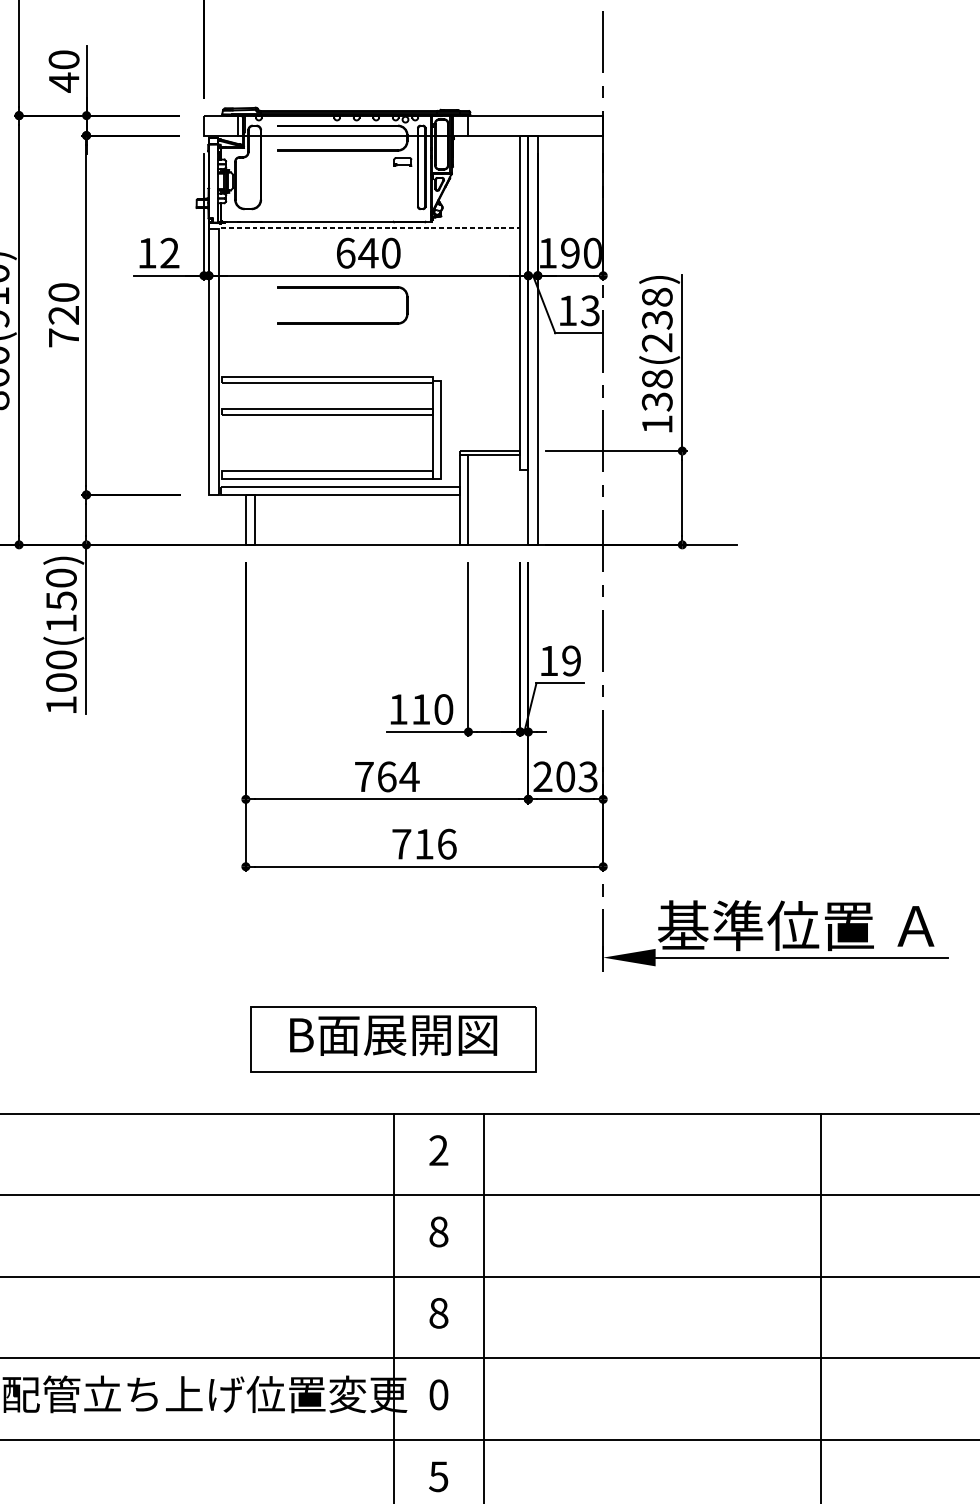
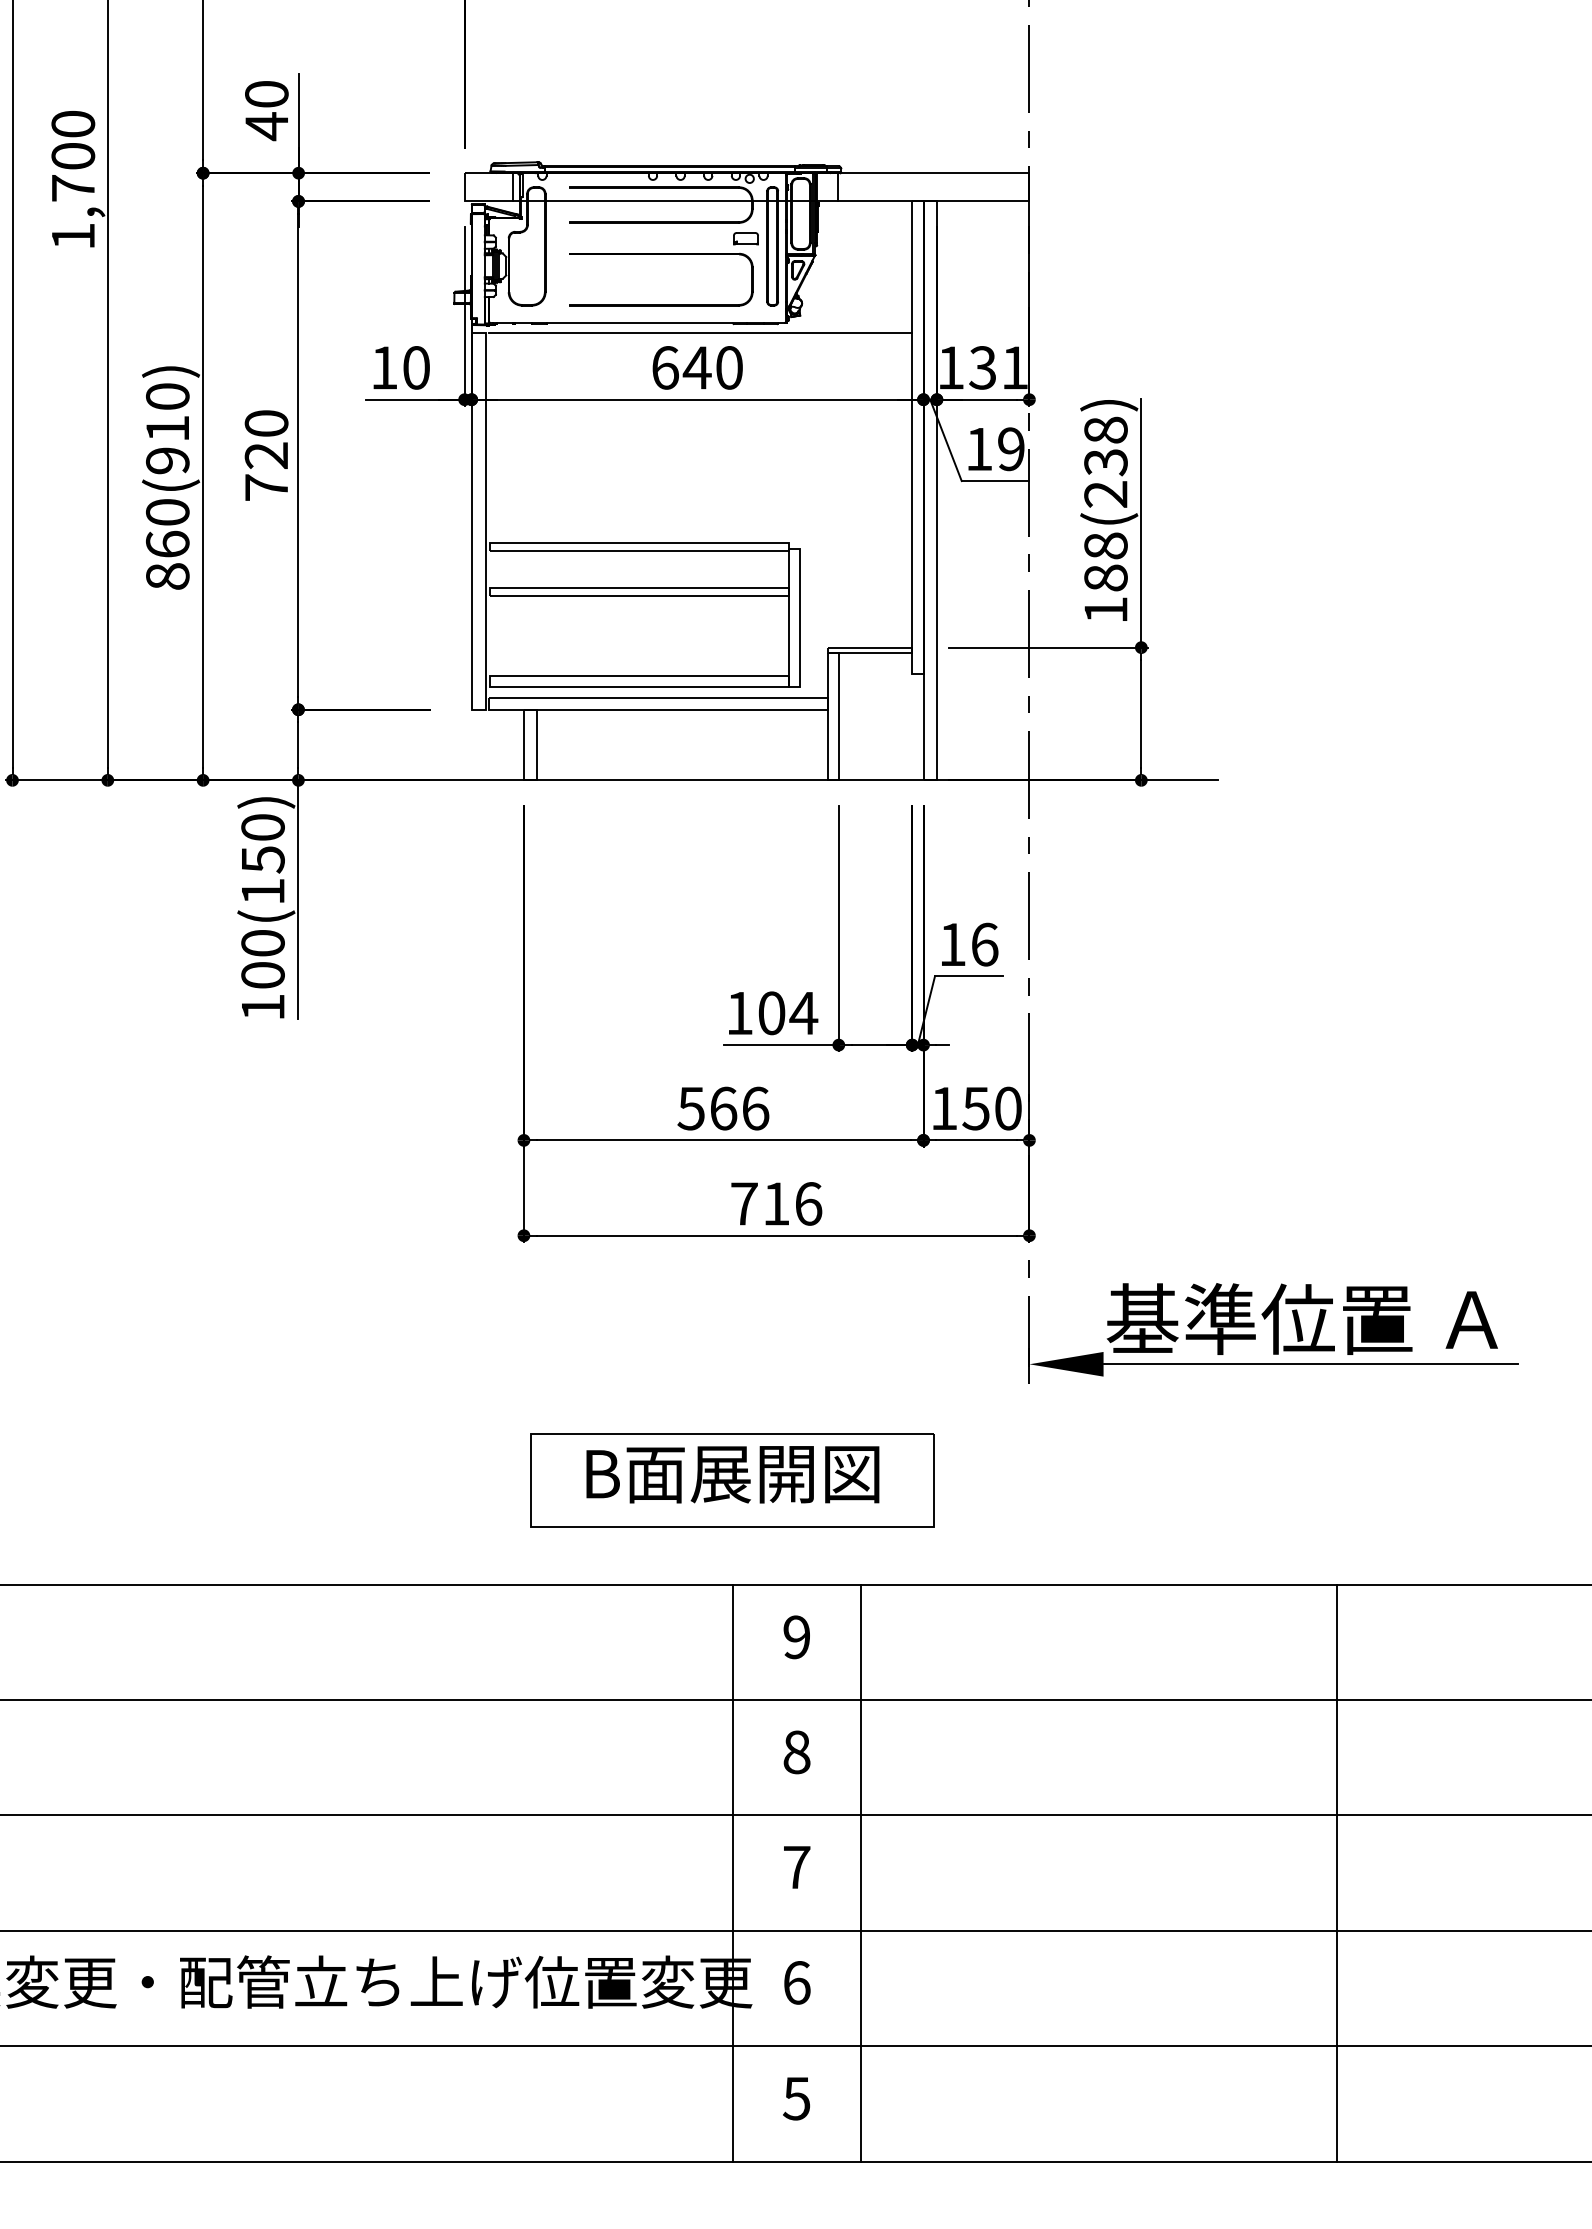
line: (371, 228) -> (701, 332), dashed -> solid
text: (169, 252) -> (416, 367), 12 -> 10
text: (581, 252) -> (998, 367), 190 -> 131
part: (343, 287) -> (661, 254), moved
text: (589, 310) -> (1010, 449), 13 -> 19
text: (656, 402) -> (1105, 578), 138(238) -> 188(238)
text: (571, 660) -> (984, 944), 19 -> 16
text: (432, 709) -> (788, 1013), 110 -> 104
text: (386, 776) -> (723, 1108), 764 -> 566
text: (565, 776) -> (976, 1108), 203 -> 150
text: (438, 1150) -> (796, 1637), 2 -> 9
text: (438, 1313) -> (796, 1867), 8 -> 7
text: (439, 1394) -> (797, 1982), 0 -> 6

